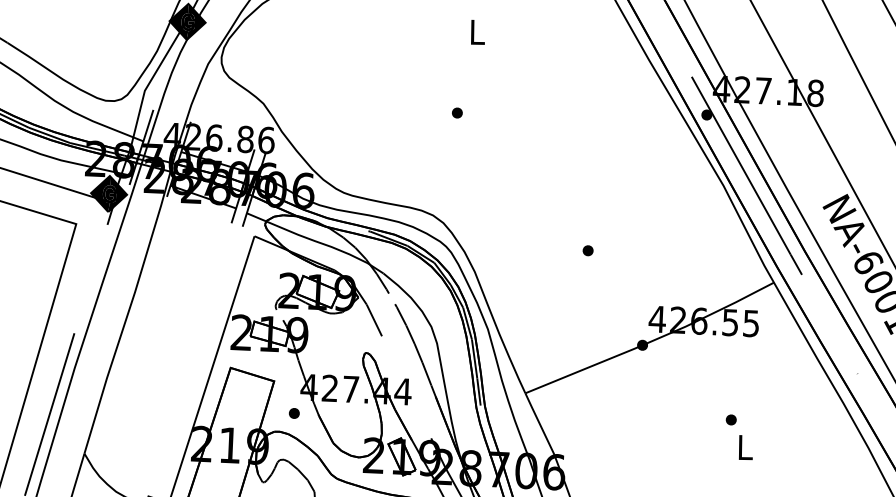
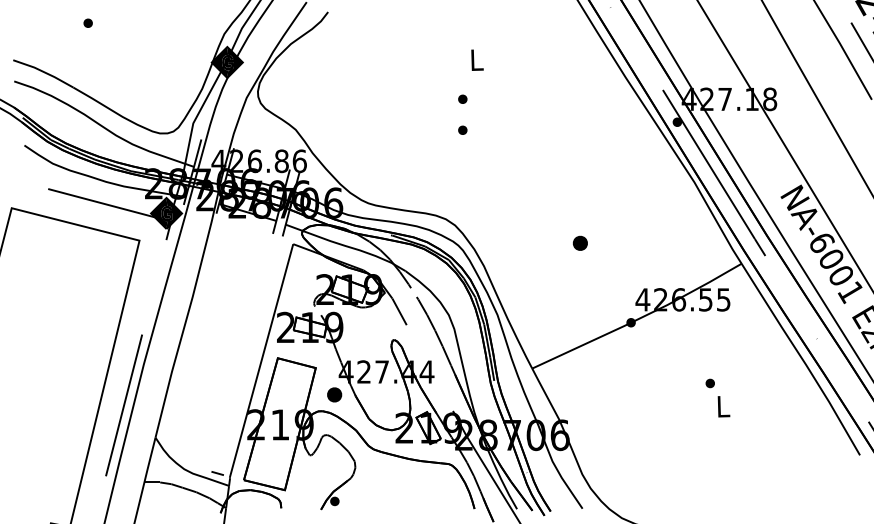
part: (458, 76) -> (462, 98), added
part: (588, 250) -> (580, 243), size x1.6
part: (293, 412) -> (333, 394), size x1.6

